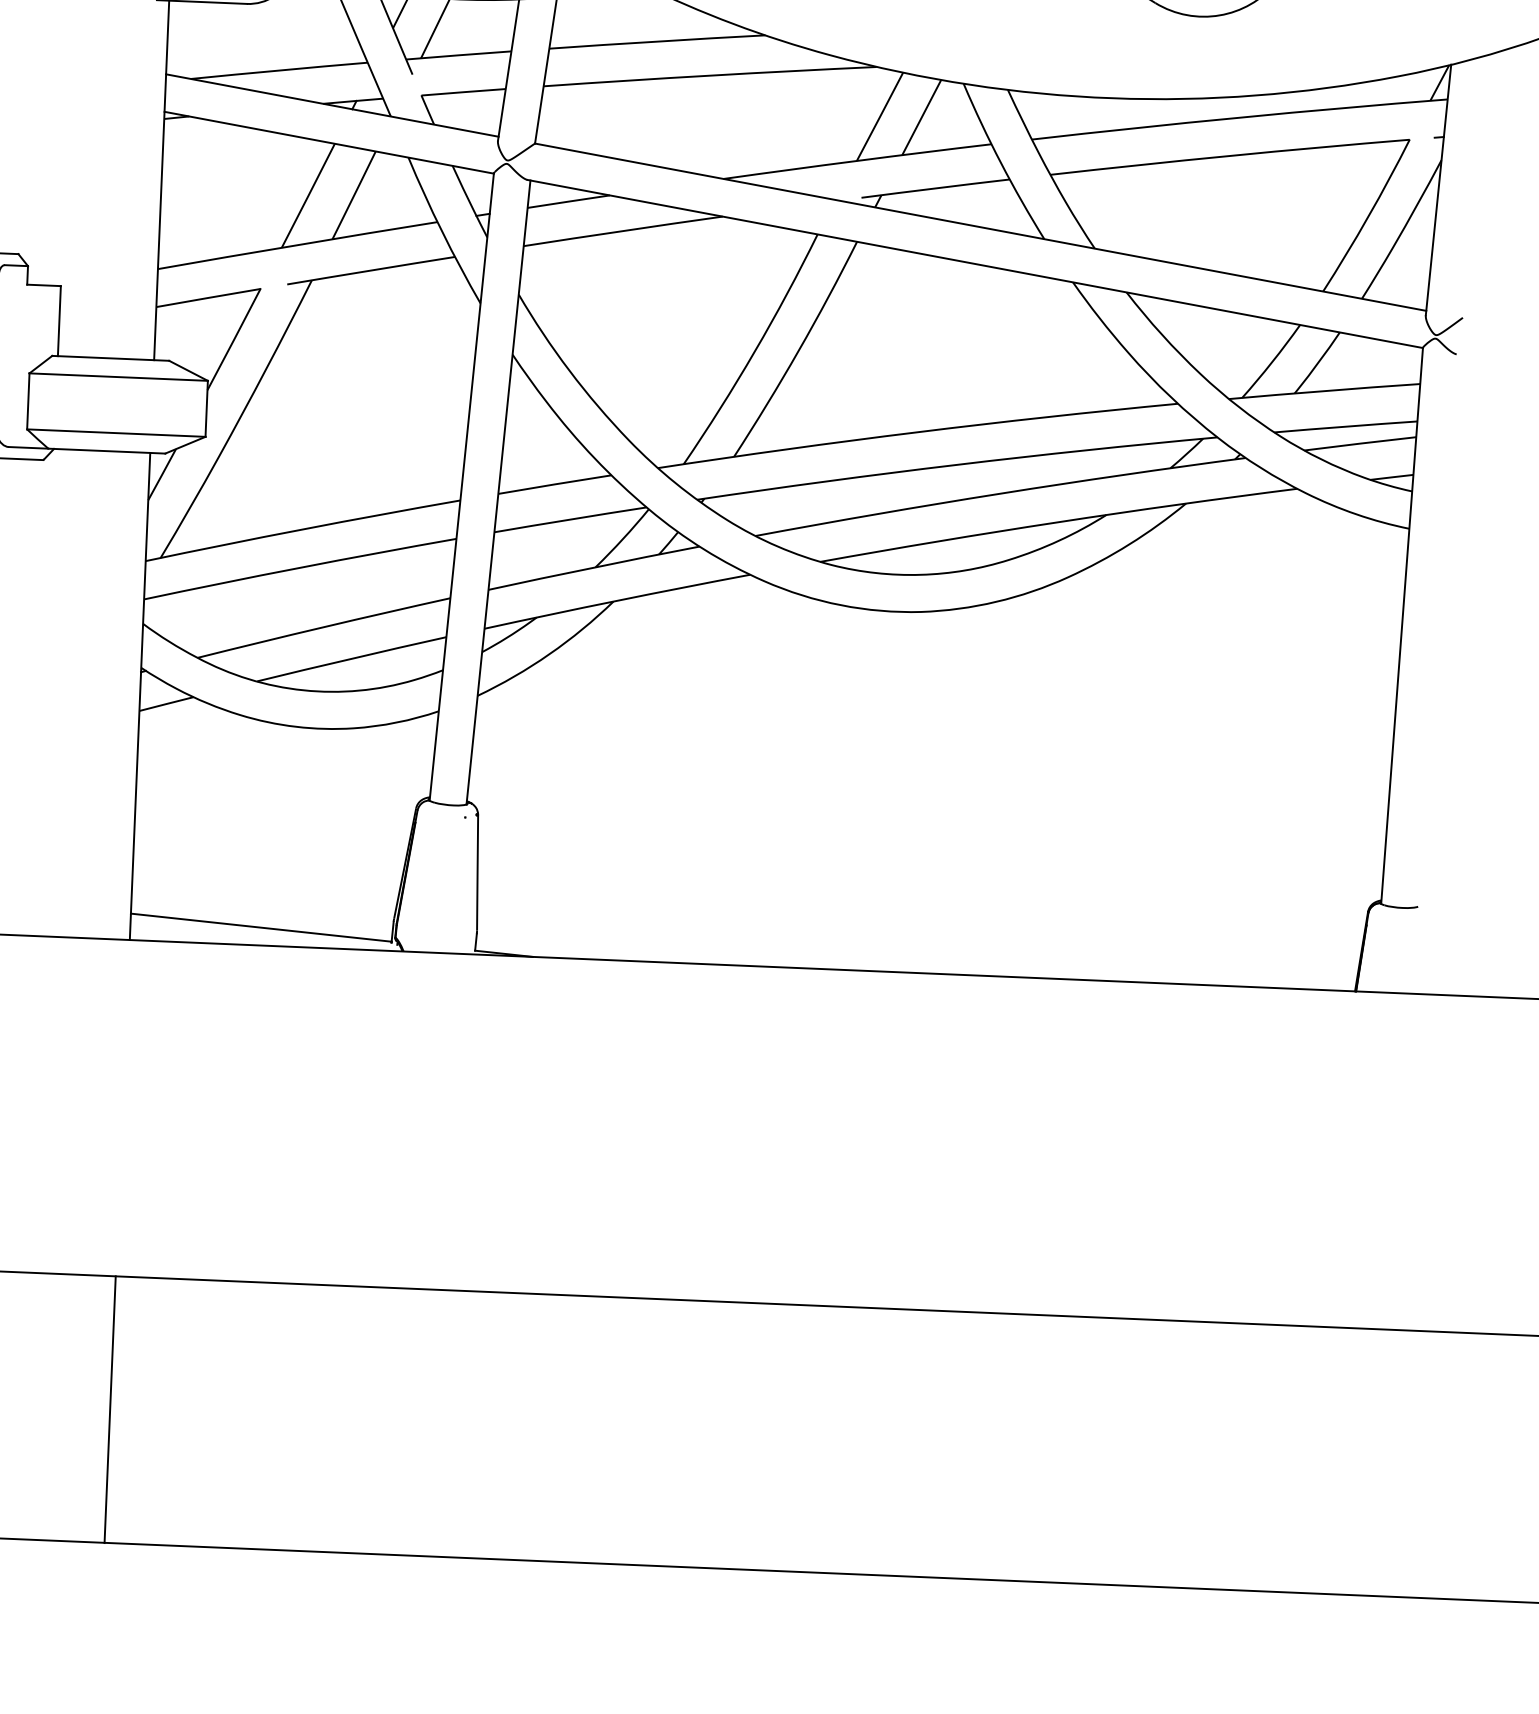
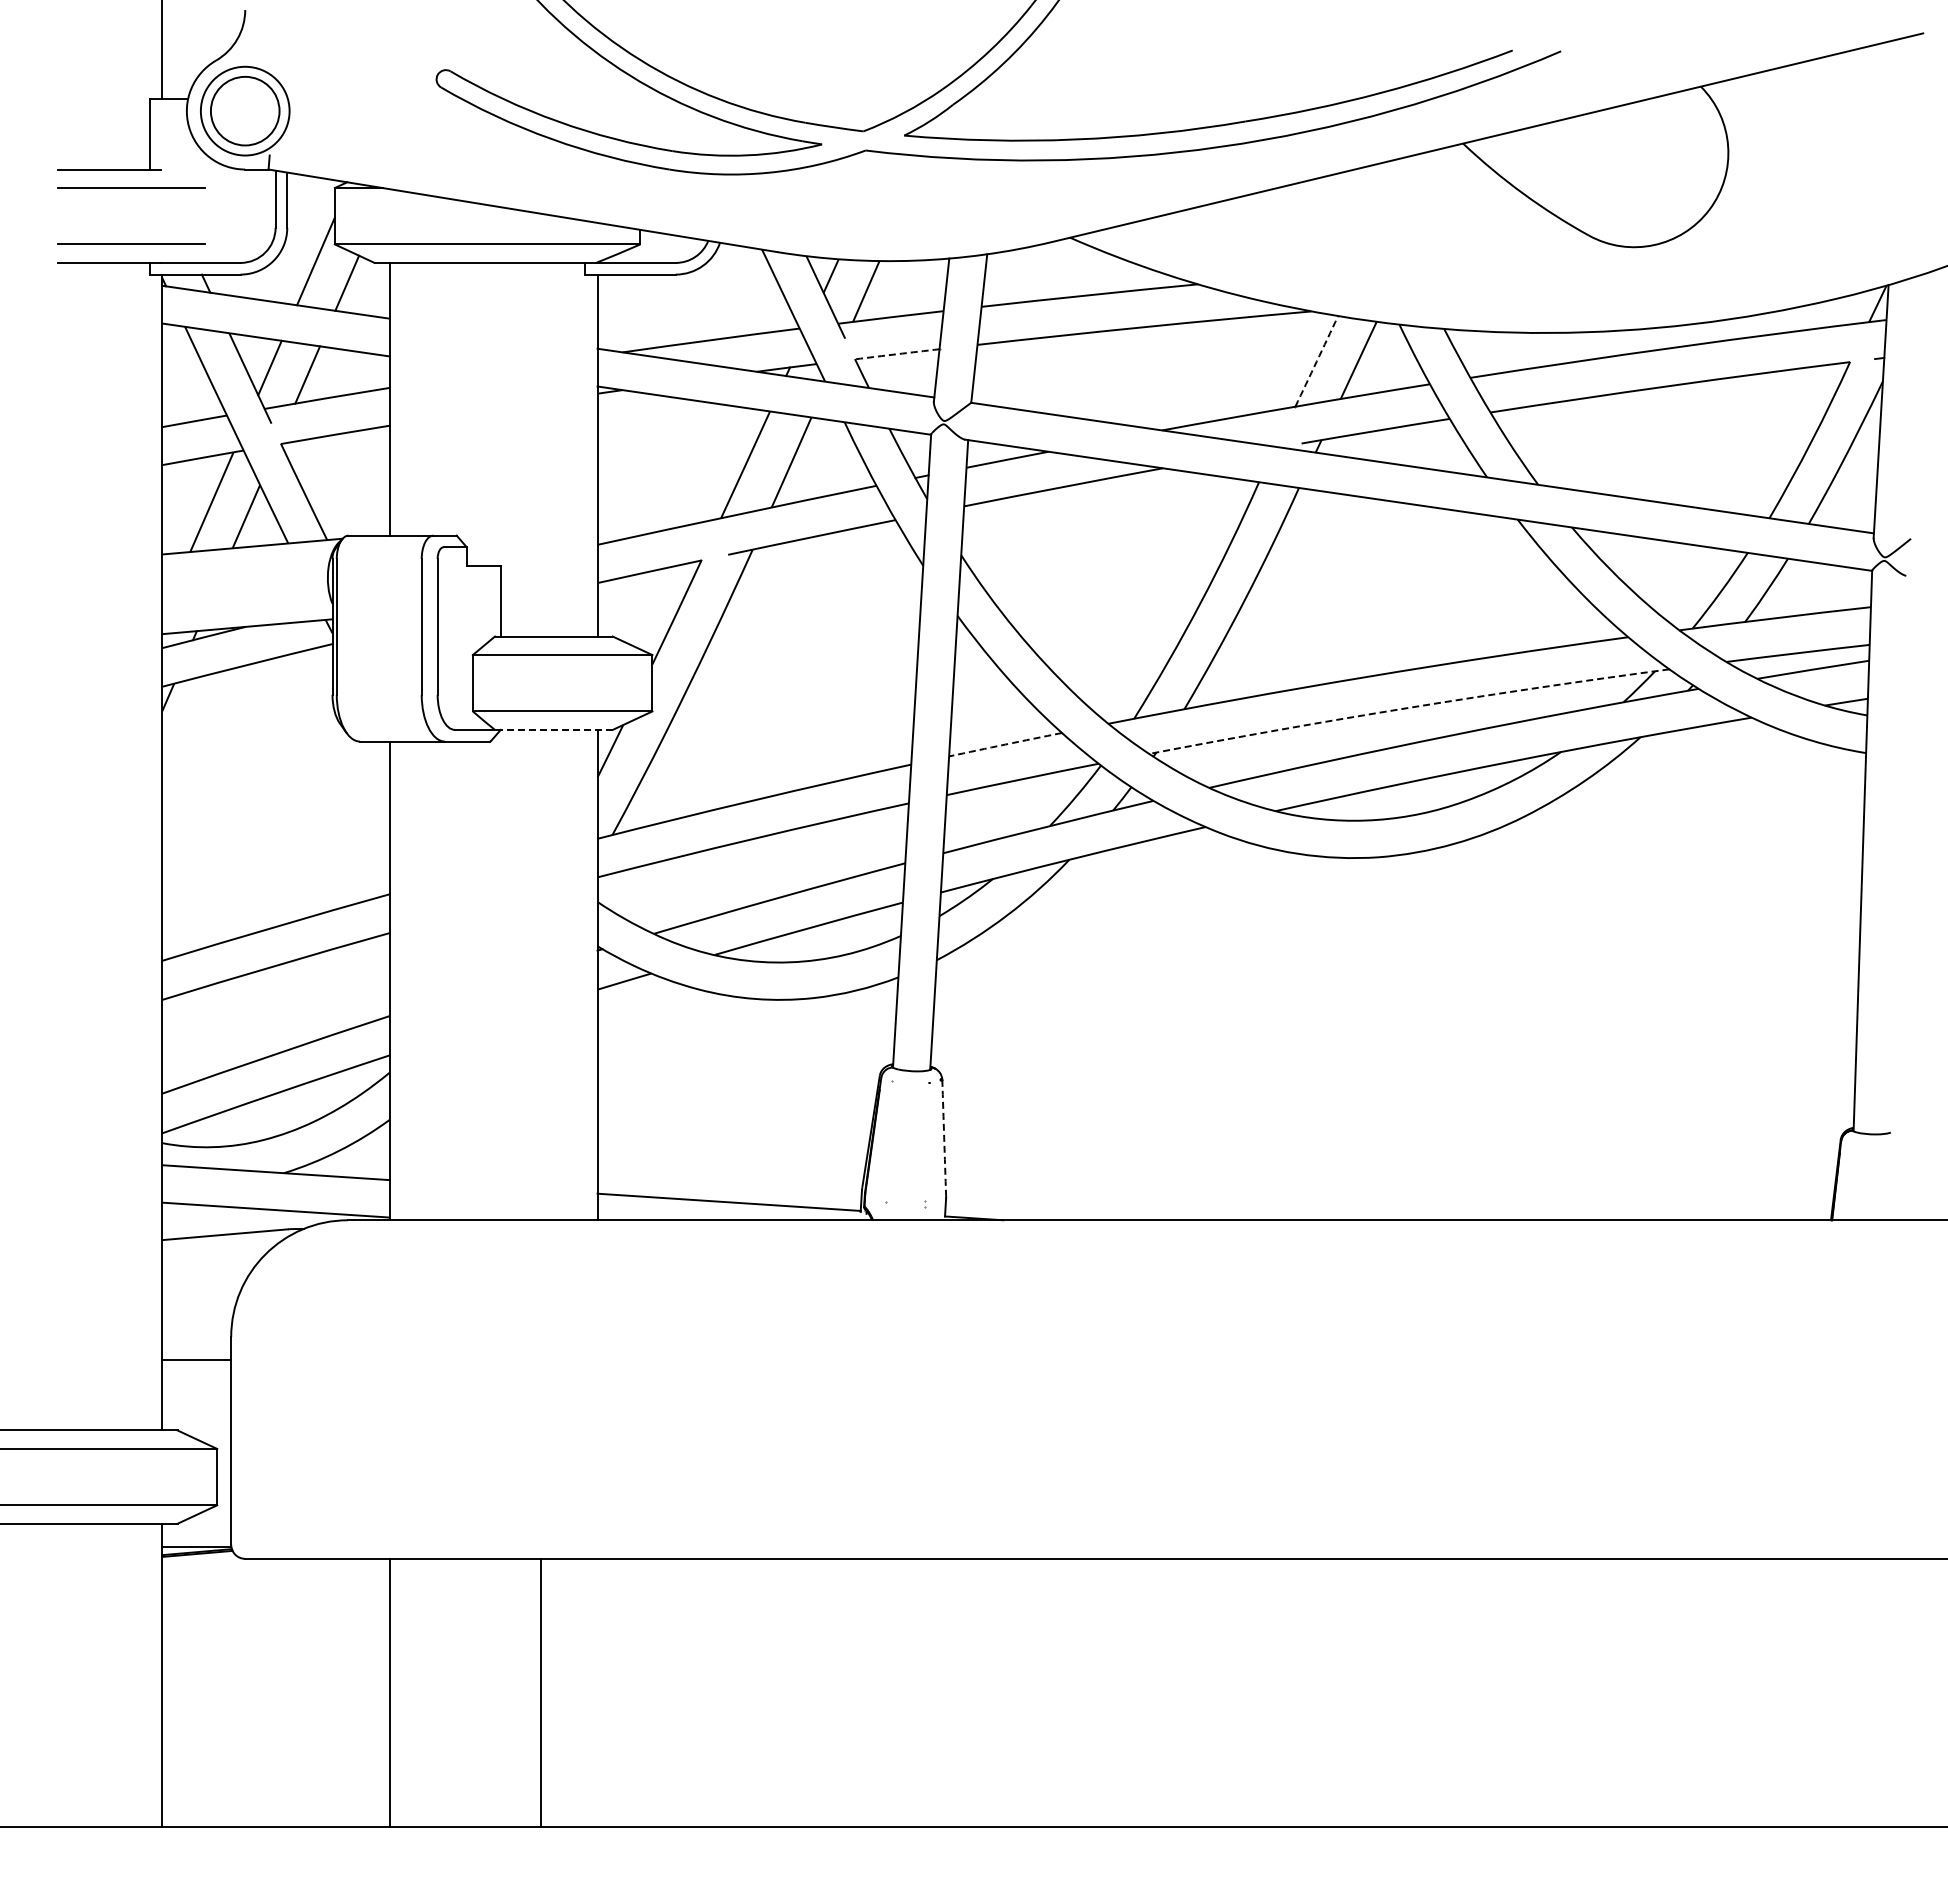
line: (463, 92) -> (897, 354), solid -> dashed
line: (879, 116) -> (1316, 361), solid -> dashed
line: (106, 450) -> (553, 729), solid -> dashed
line: (956, 464) -> (1408, 707), solid -> dashed
line: (554, 484) -> (1005, 744), solid -> dashed
line: (477, 872) -> (944, 1137), solid -> dashed
line: (110, 1409) -> (540, 1692), moved

